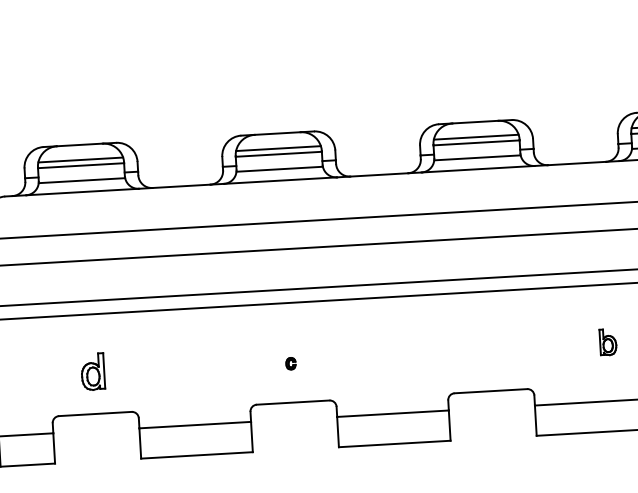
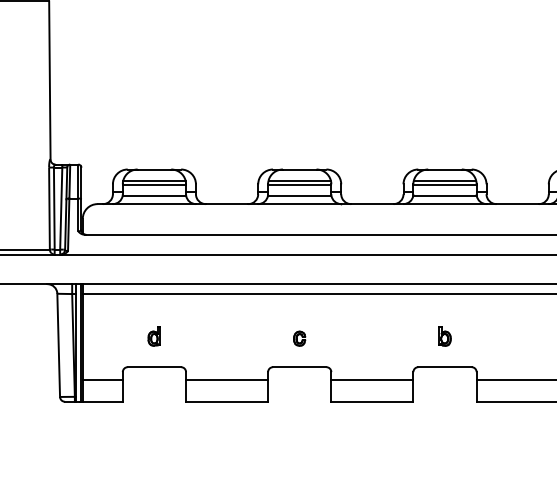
part: (607, 342) -> (444, 336), moved
part: (290, 363) -> (299, 338), size x1.67
part: (91, 372) -> (153, 336), size x0.71

